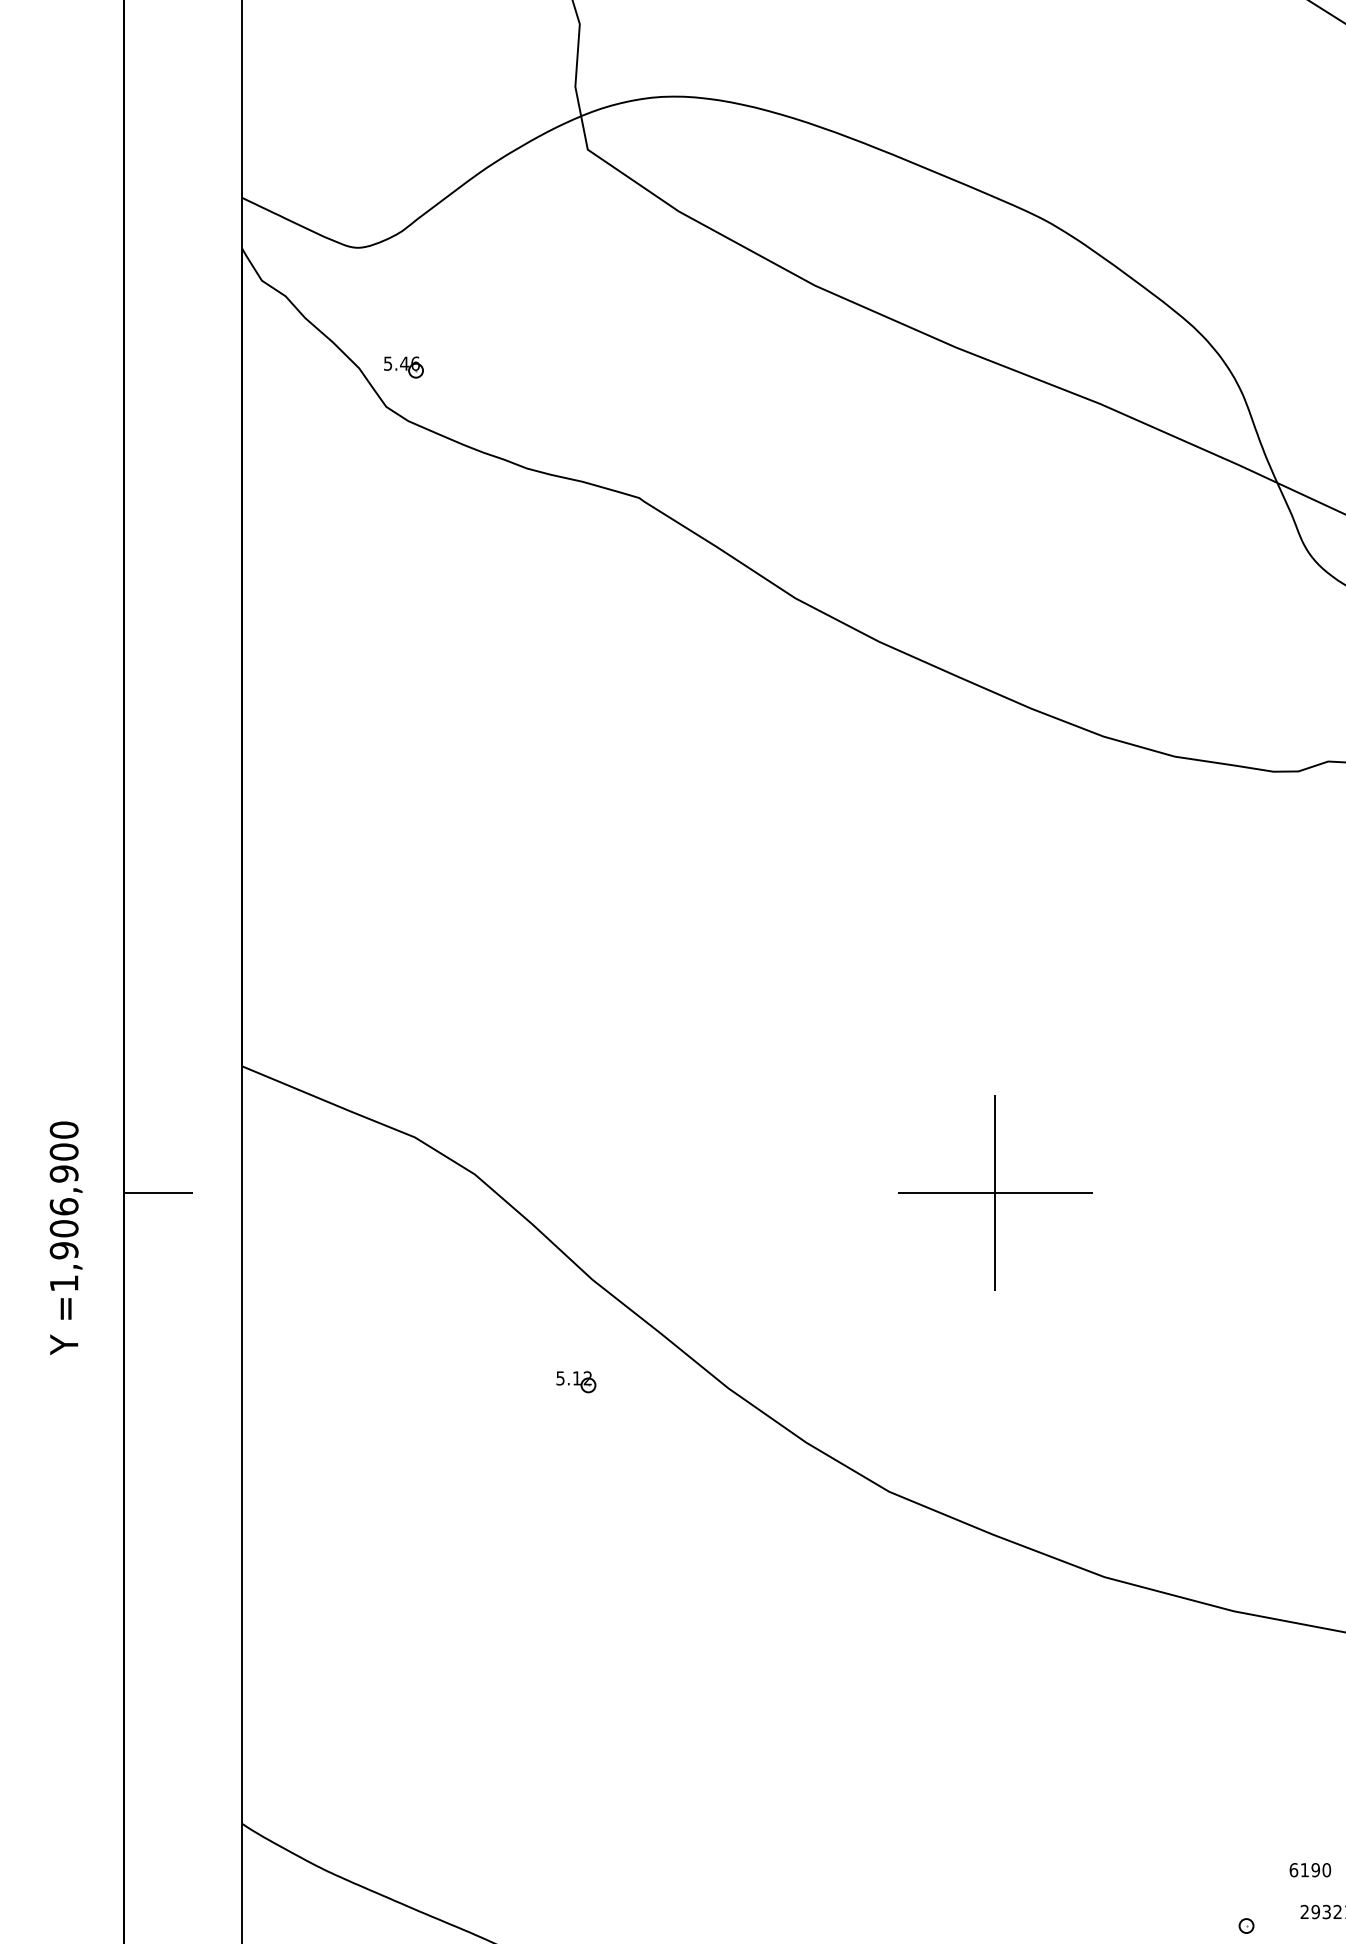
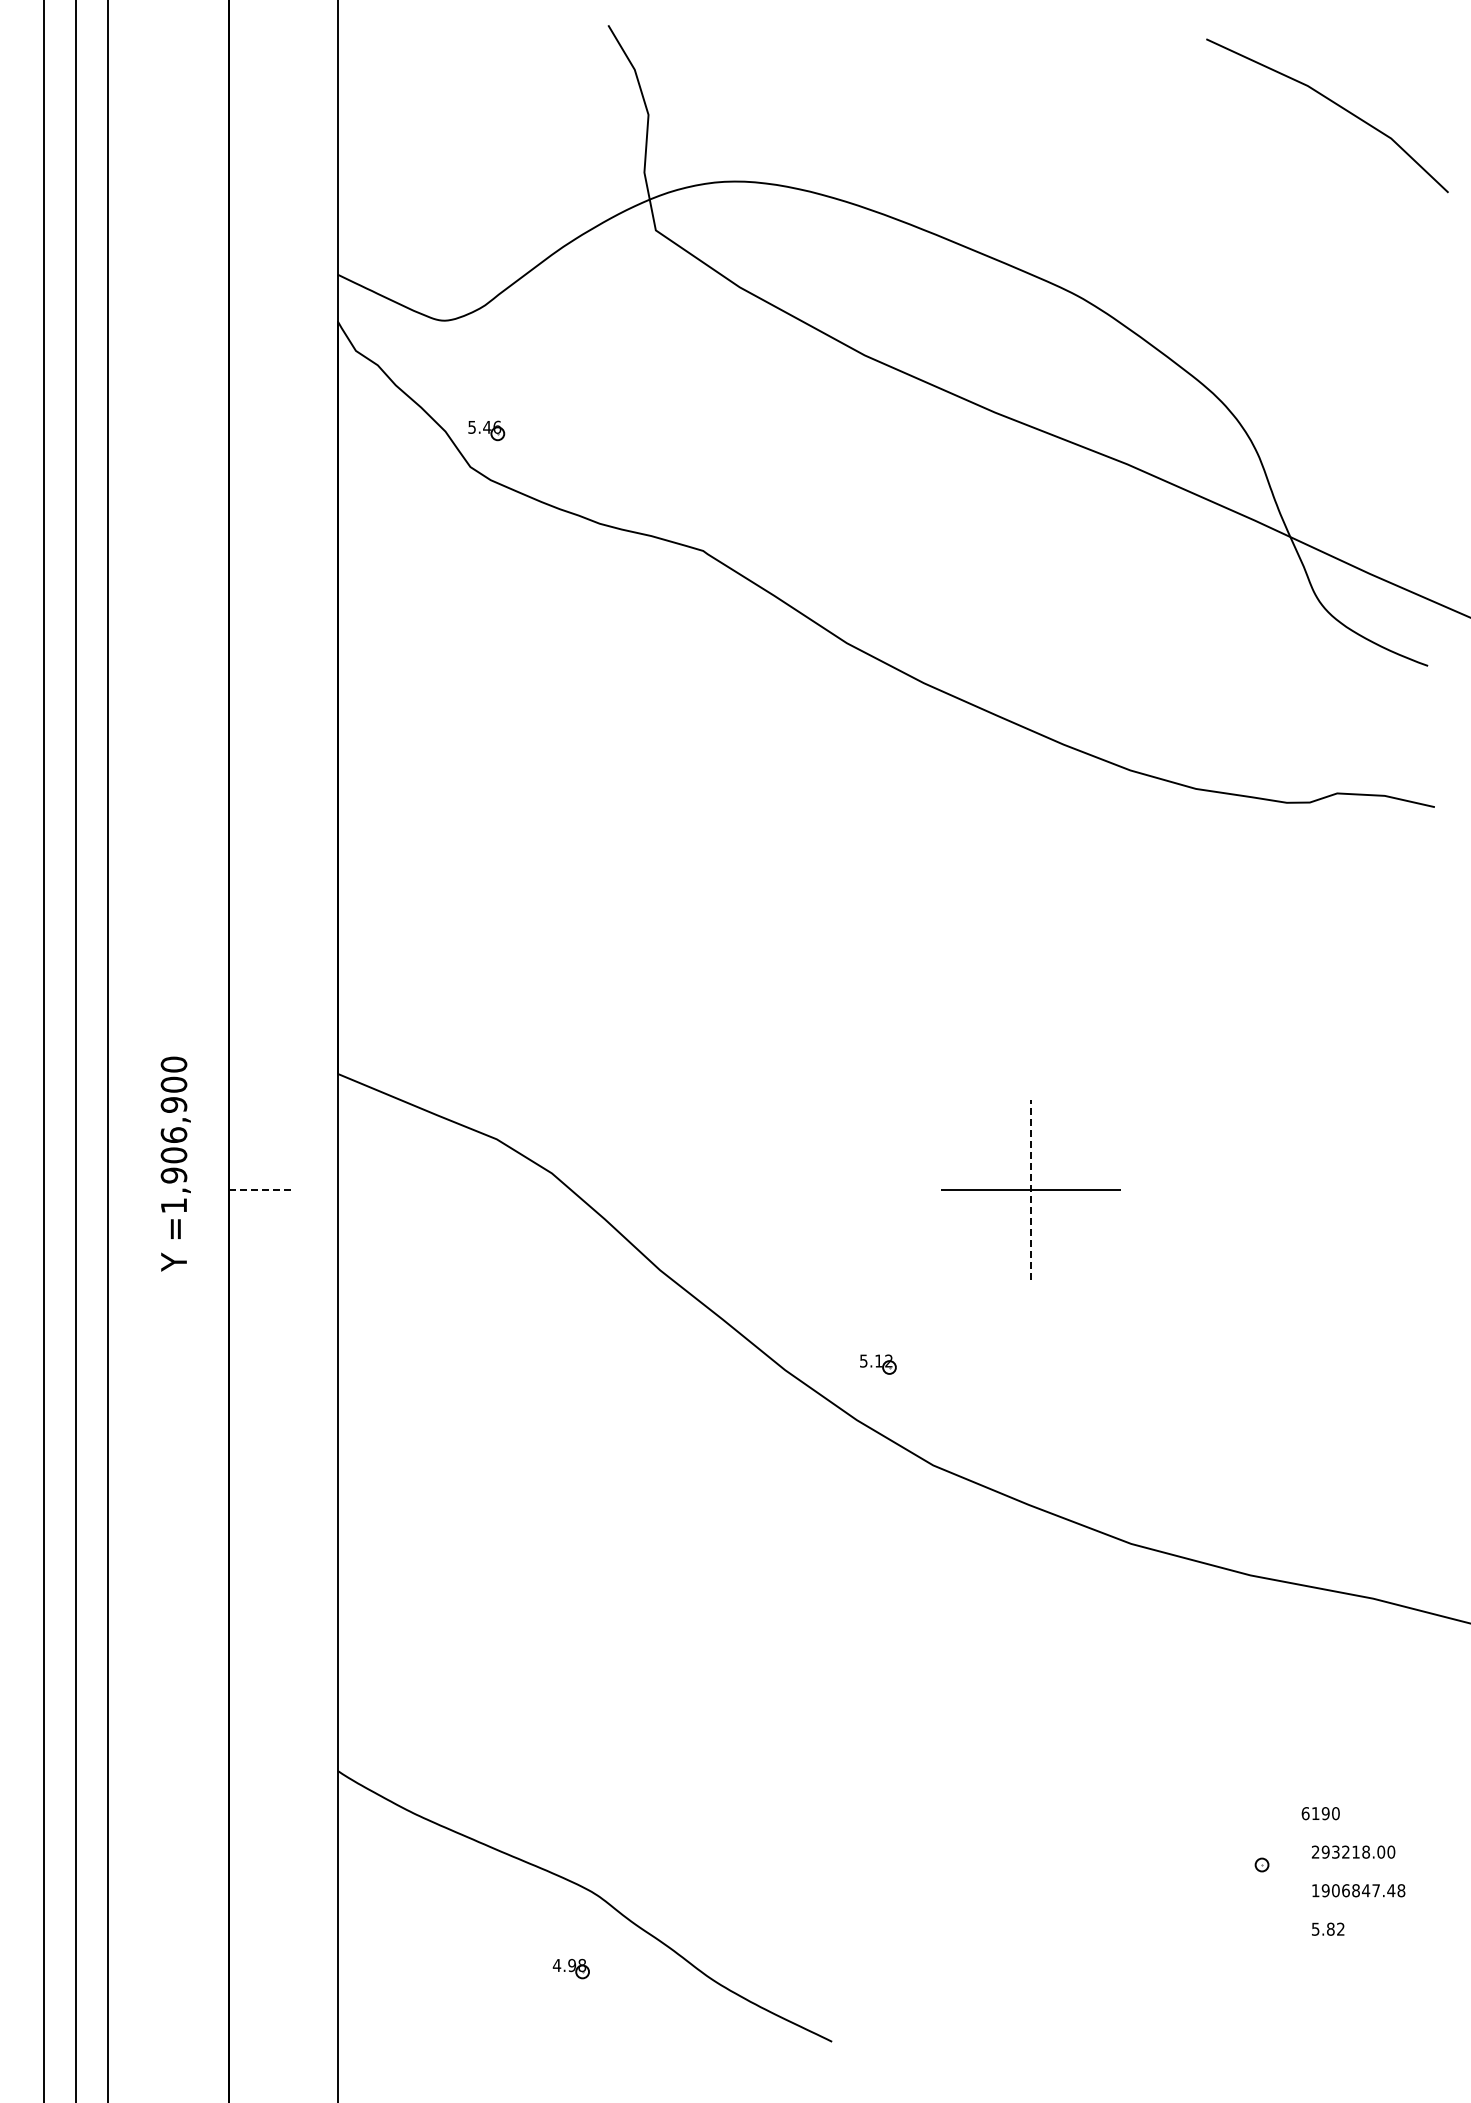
line: (159, 1193) -> (261, 1190), solid -> dashed
line: (994, 1193) -> (1030, 1190), solid -> dashed
text: (65, 1237) -> (175, 1163), moved
part: (576, 1382) -> (878, 1364), moved

